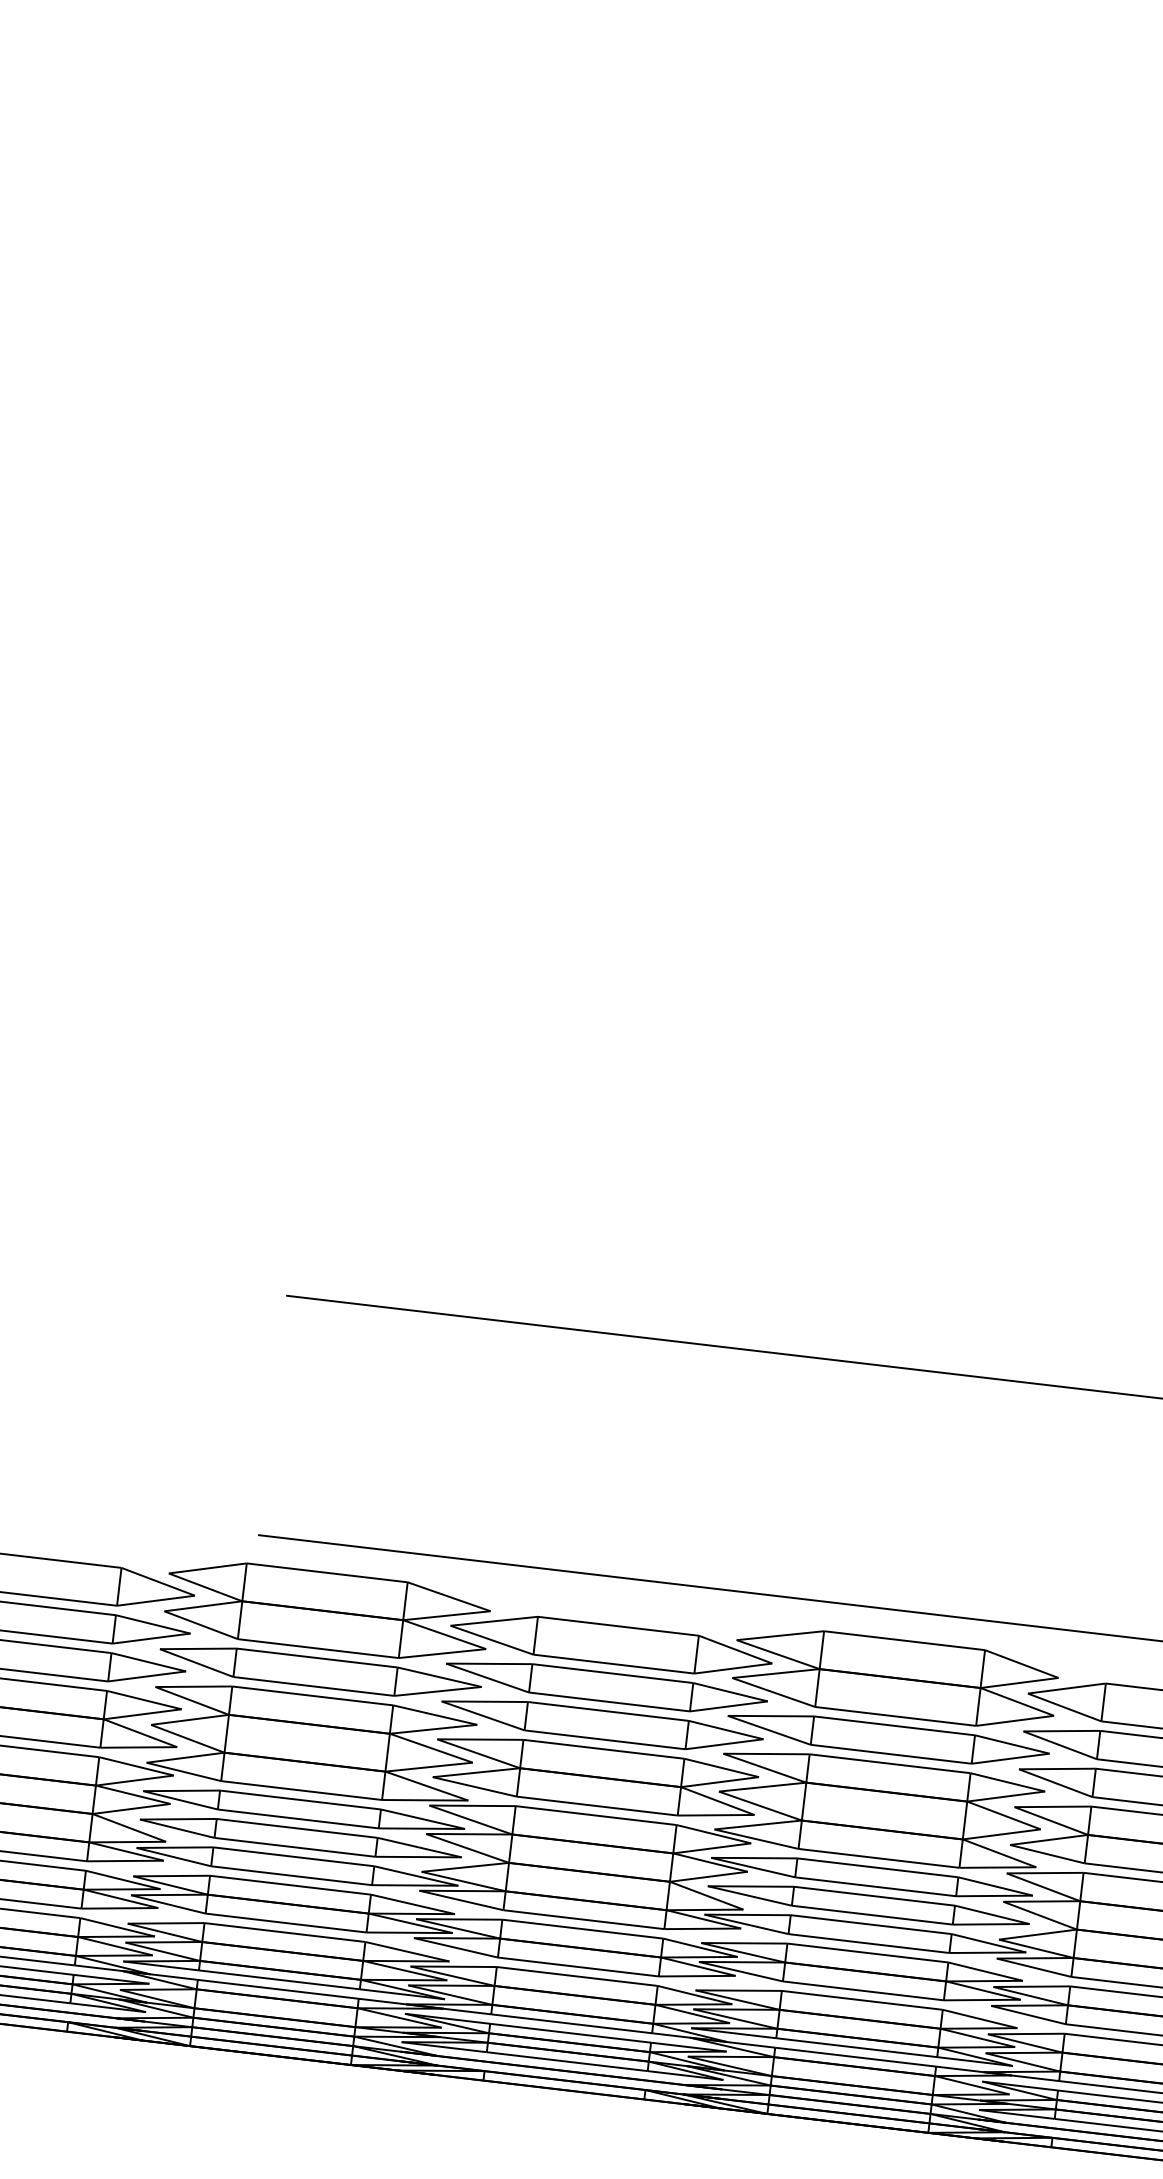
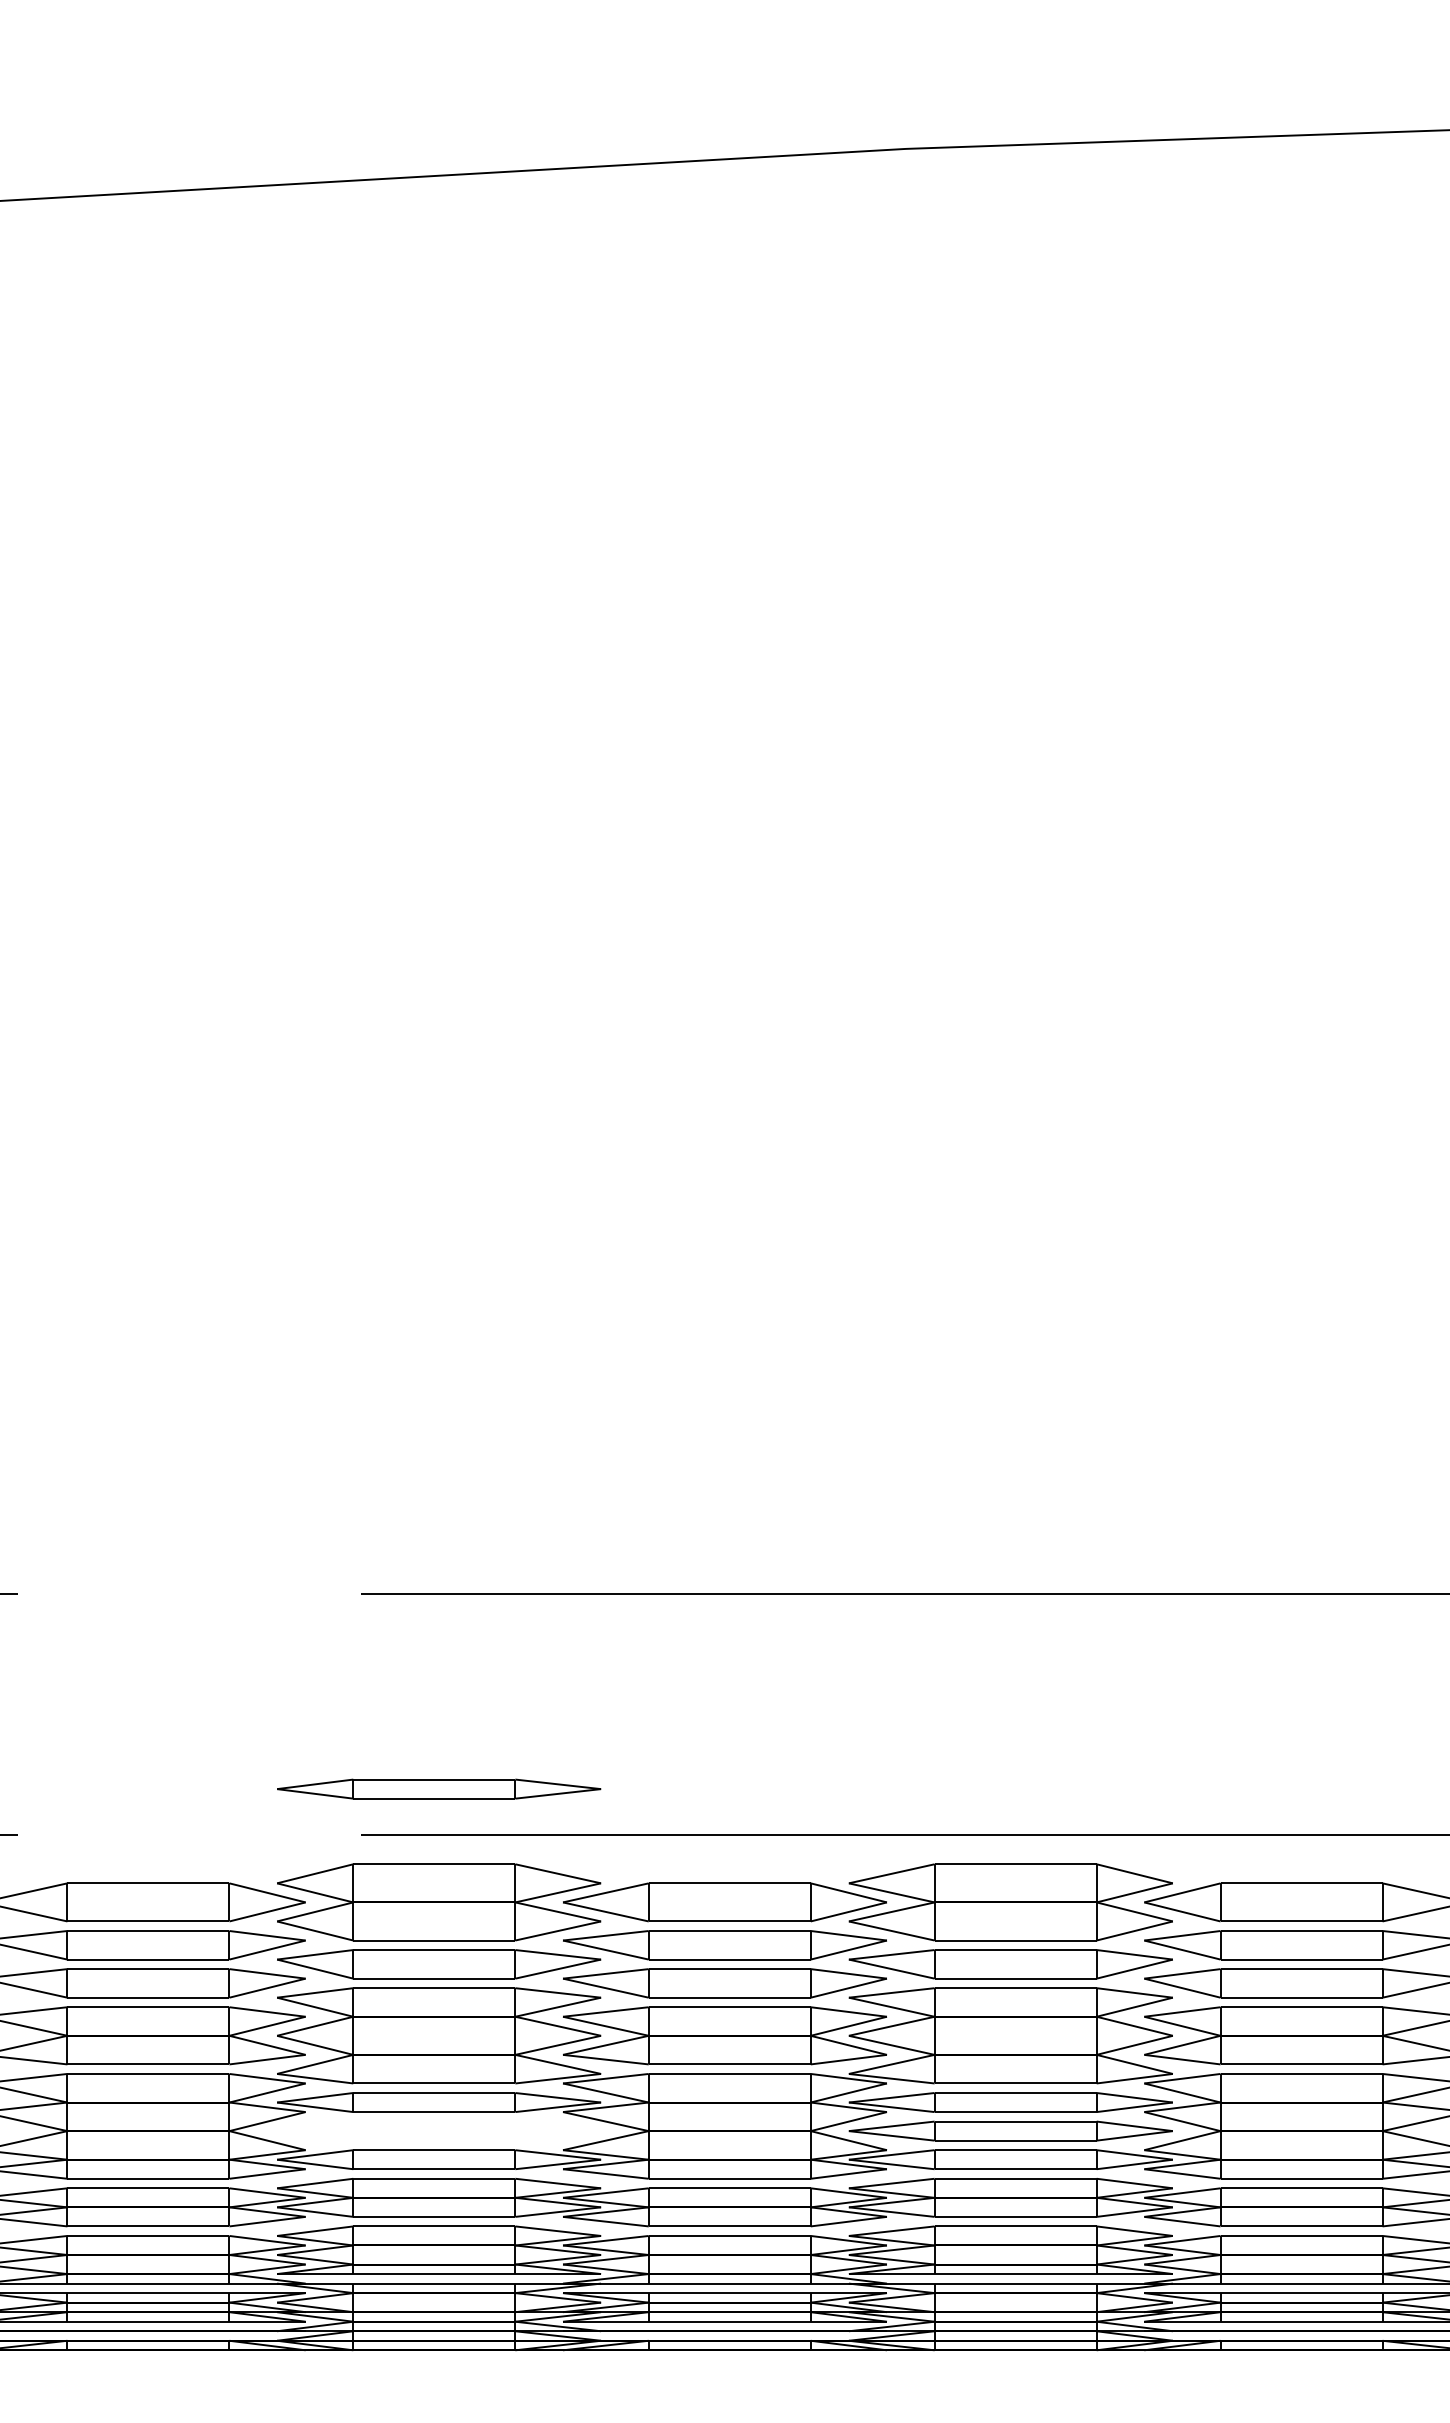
part: (301, 1837) -> (439, 1788), moved

